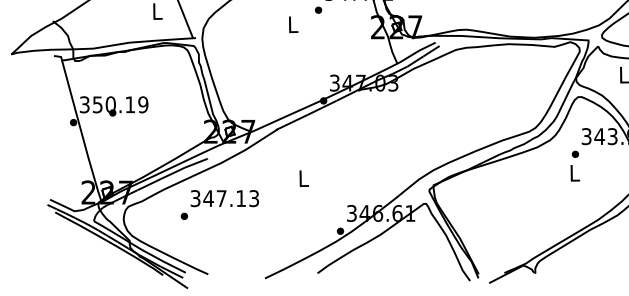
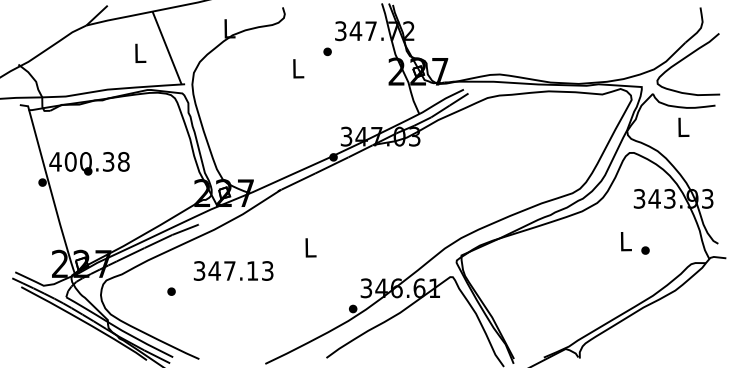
text: (113, 104) -> (89, 161), 350.19 -> 400.38
part: (575, 154) -> (645, 250), moved
text: (224, 198) -> (233, 270), moved

